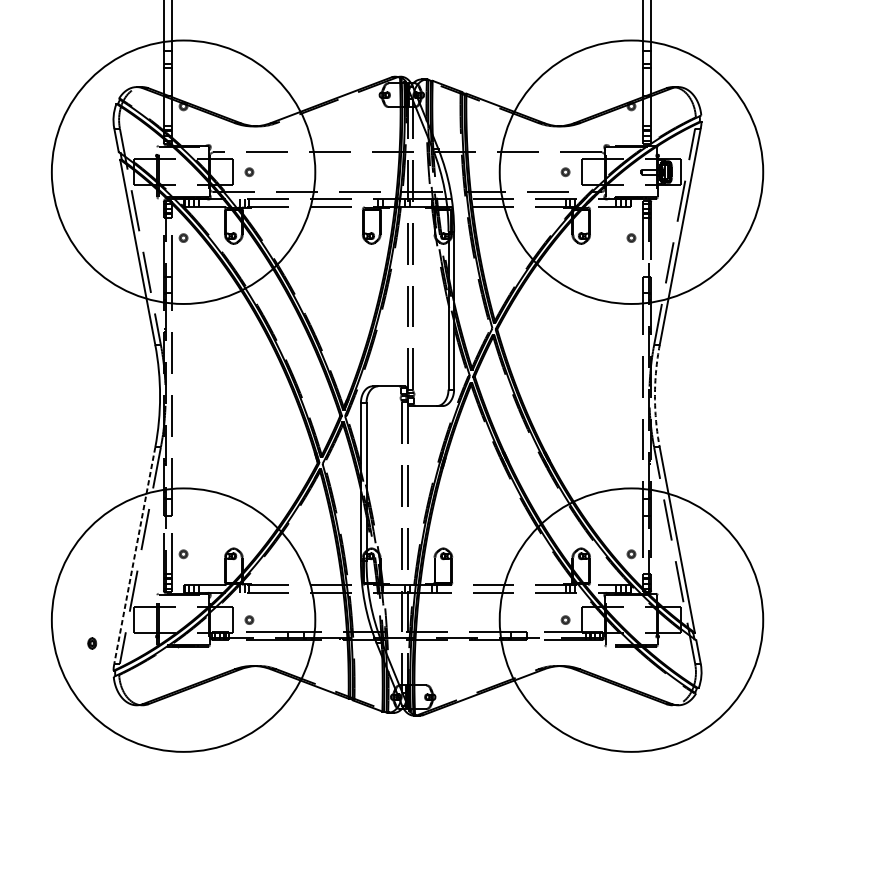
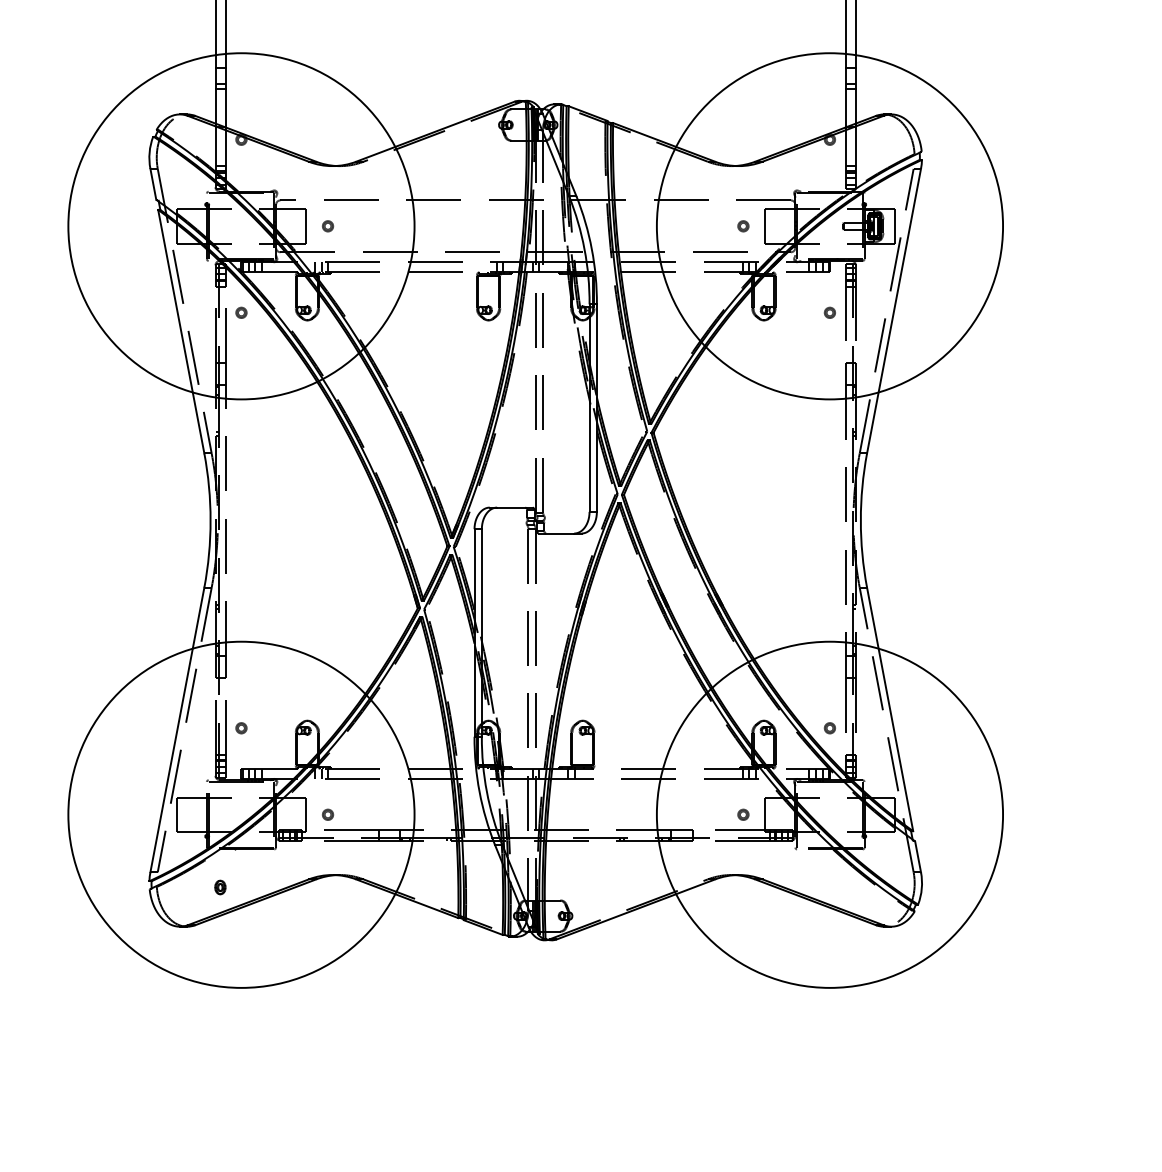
arc: (654, 396) -> (860, 520), dashed -> solid
line: (134, 555) -> (177, 730), dashed -> solid
part: (92, 643) -> (220, 887), moved

